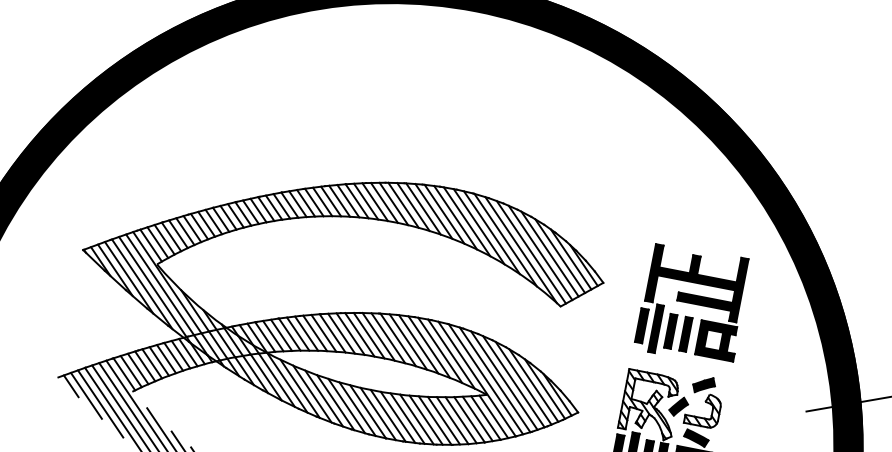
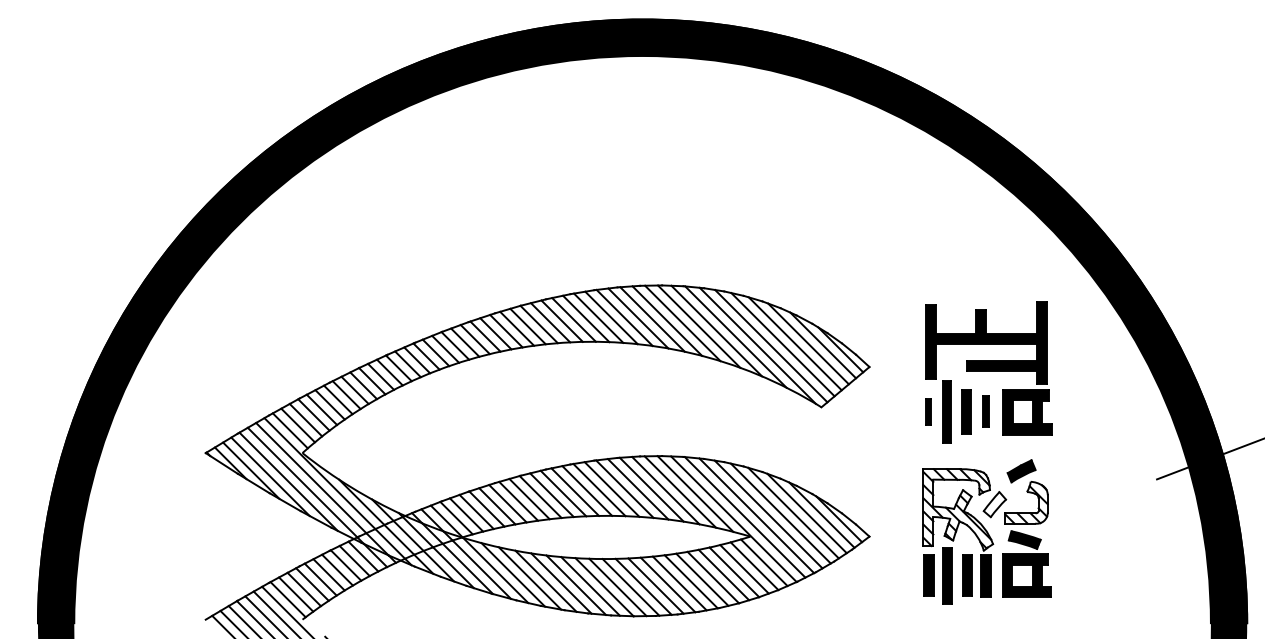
part: (641, 325) -> (928, 411), size x0.6
part: (686, 334) -> (986, 411), size x0.7
fill: (678, 406) -> (994, 504), removed

